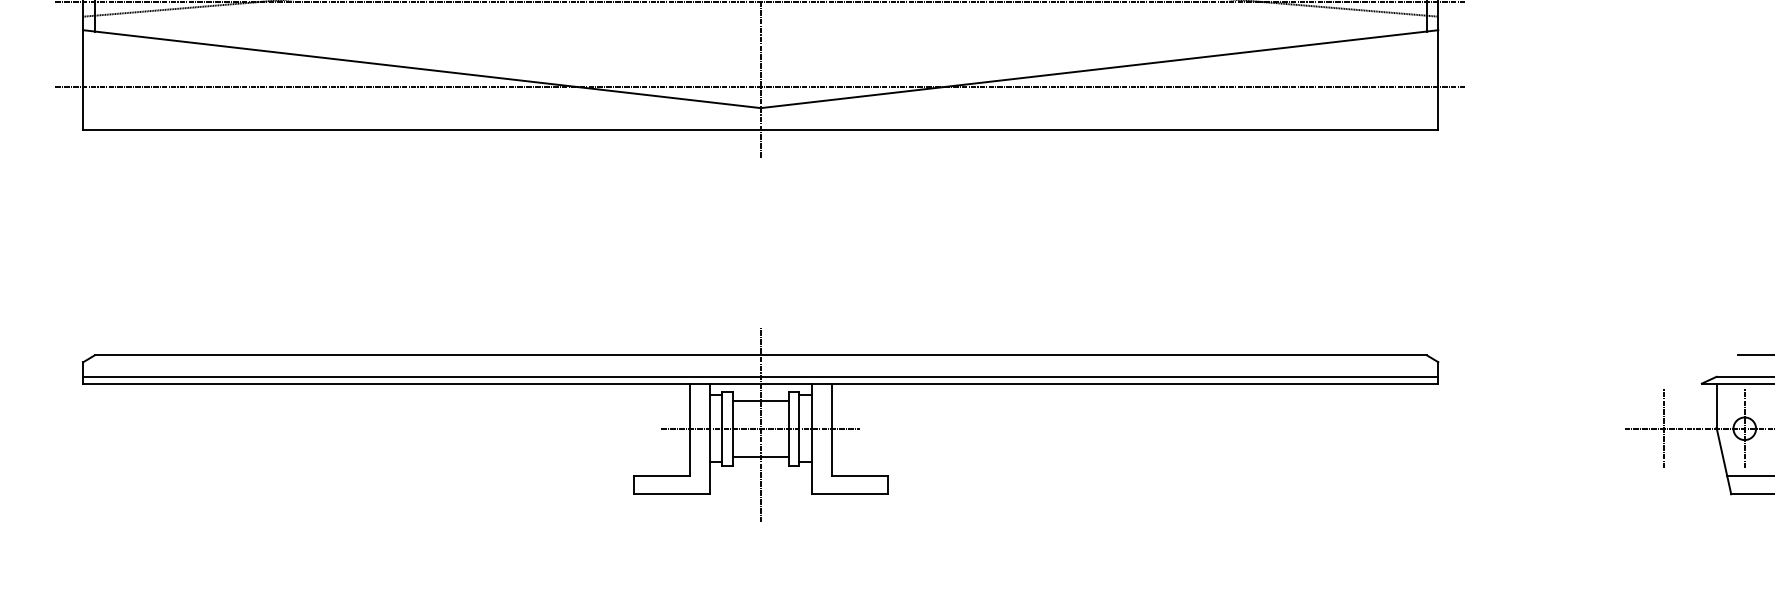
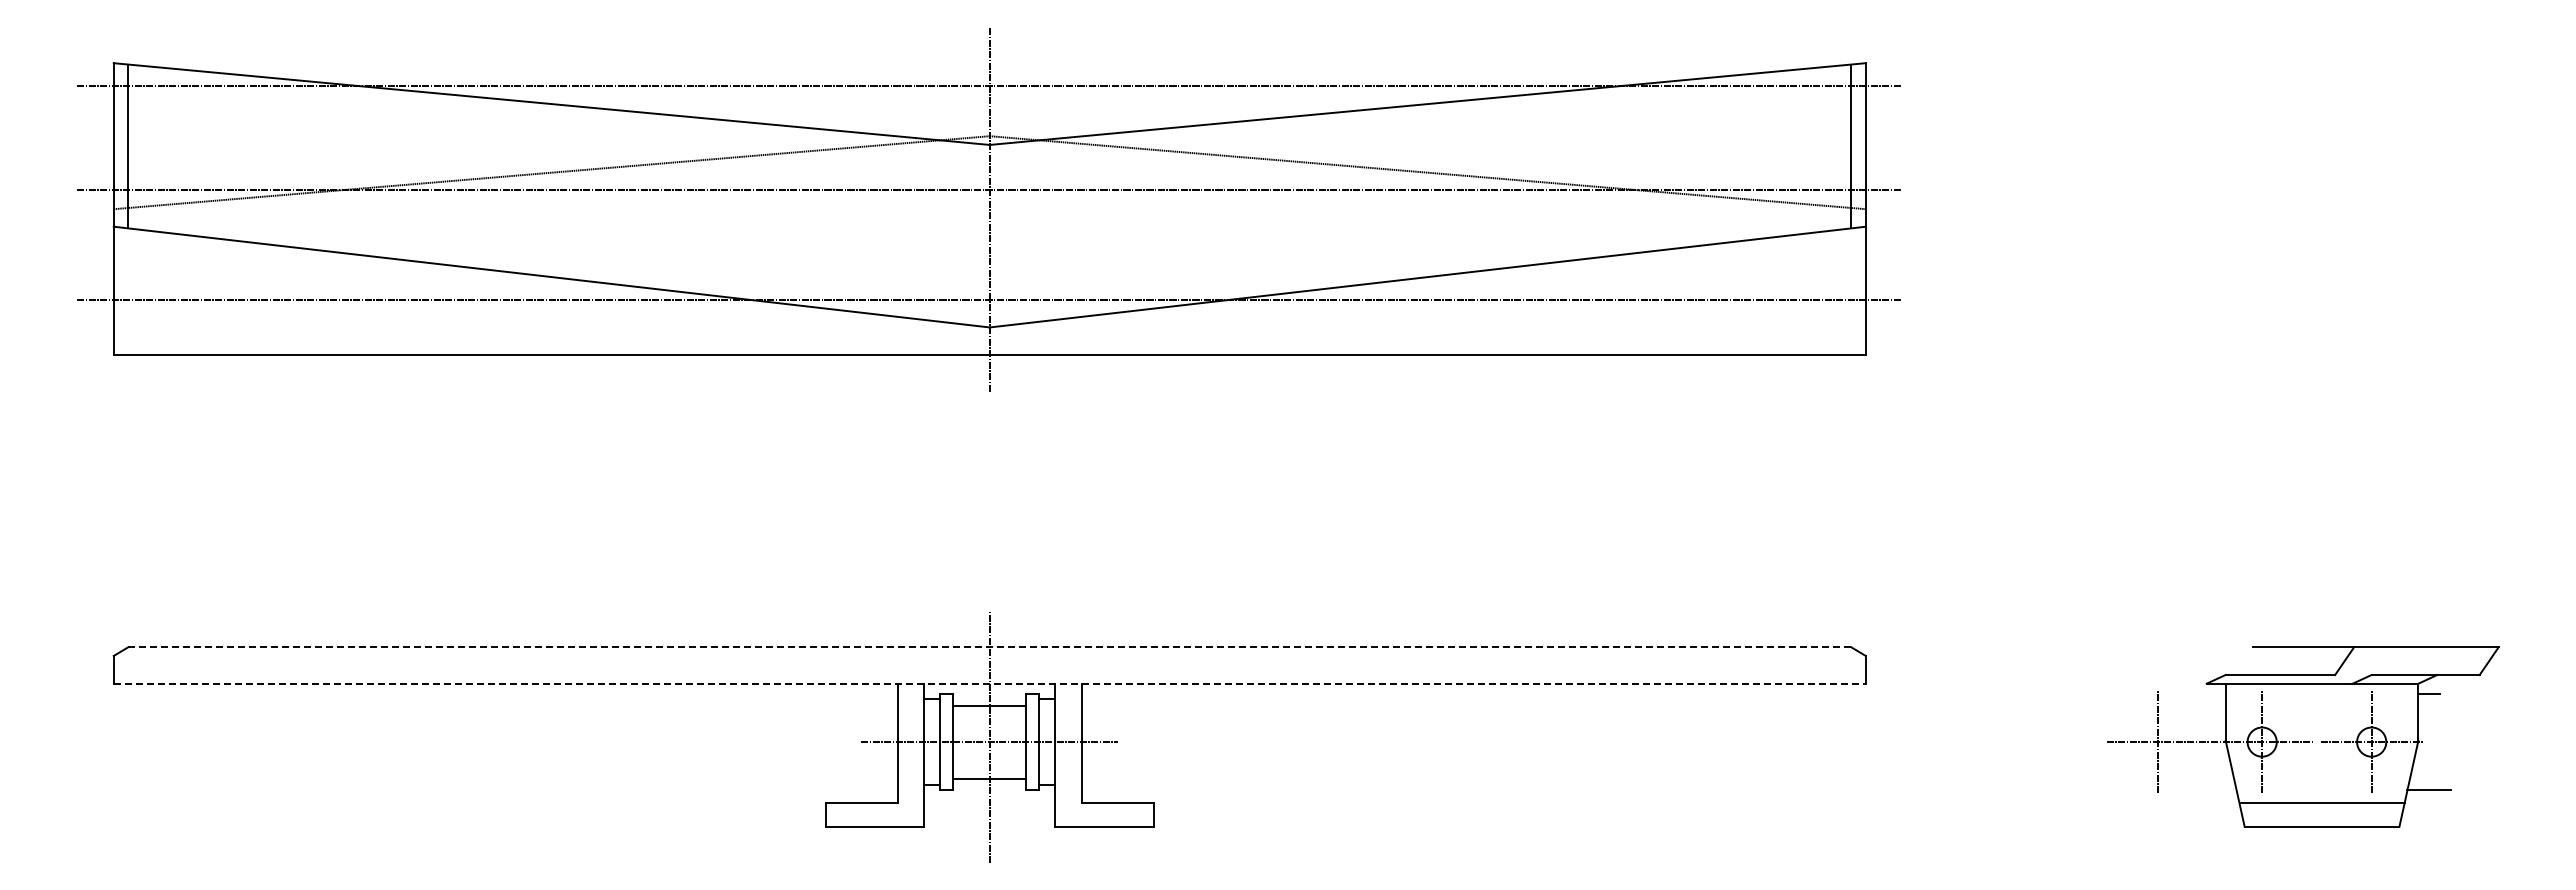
line: (760, 355) -> (989, 647), solid -> dashed
line: (760, 376) -> (989, 674), removed
line: (761, 383) -> (990, 683), solid -> dashed

